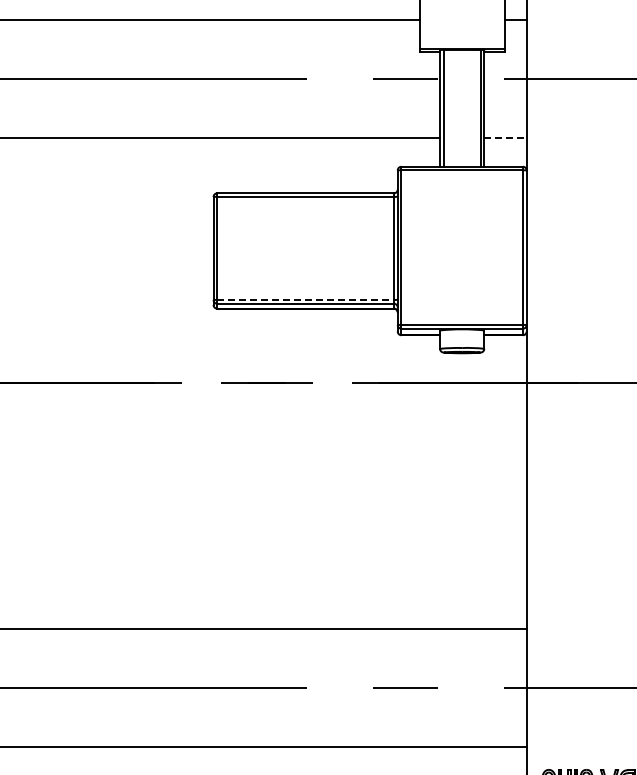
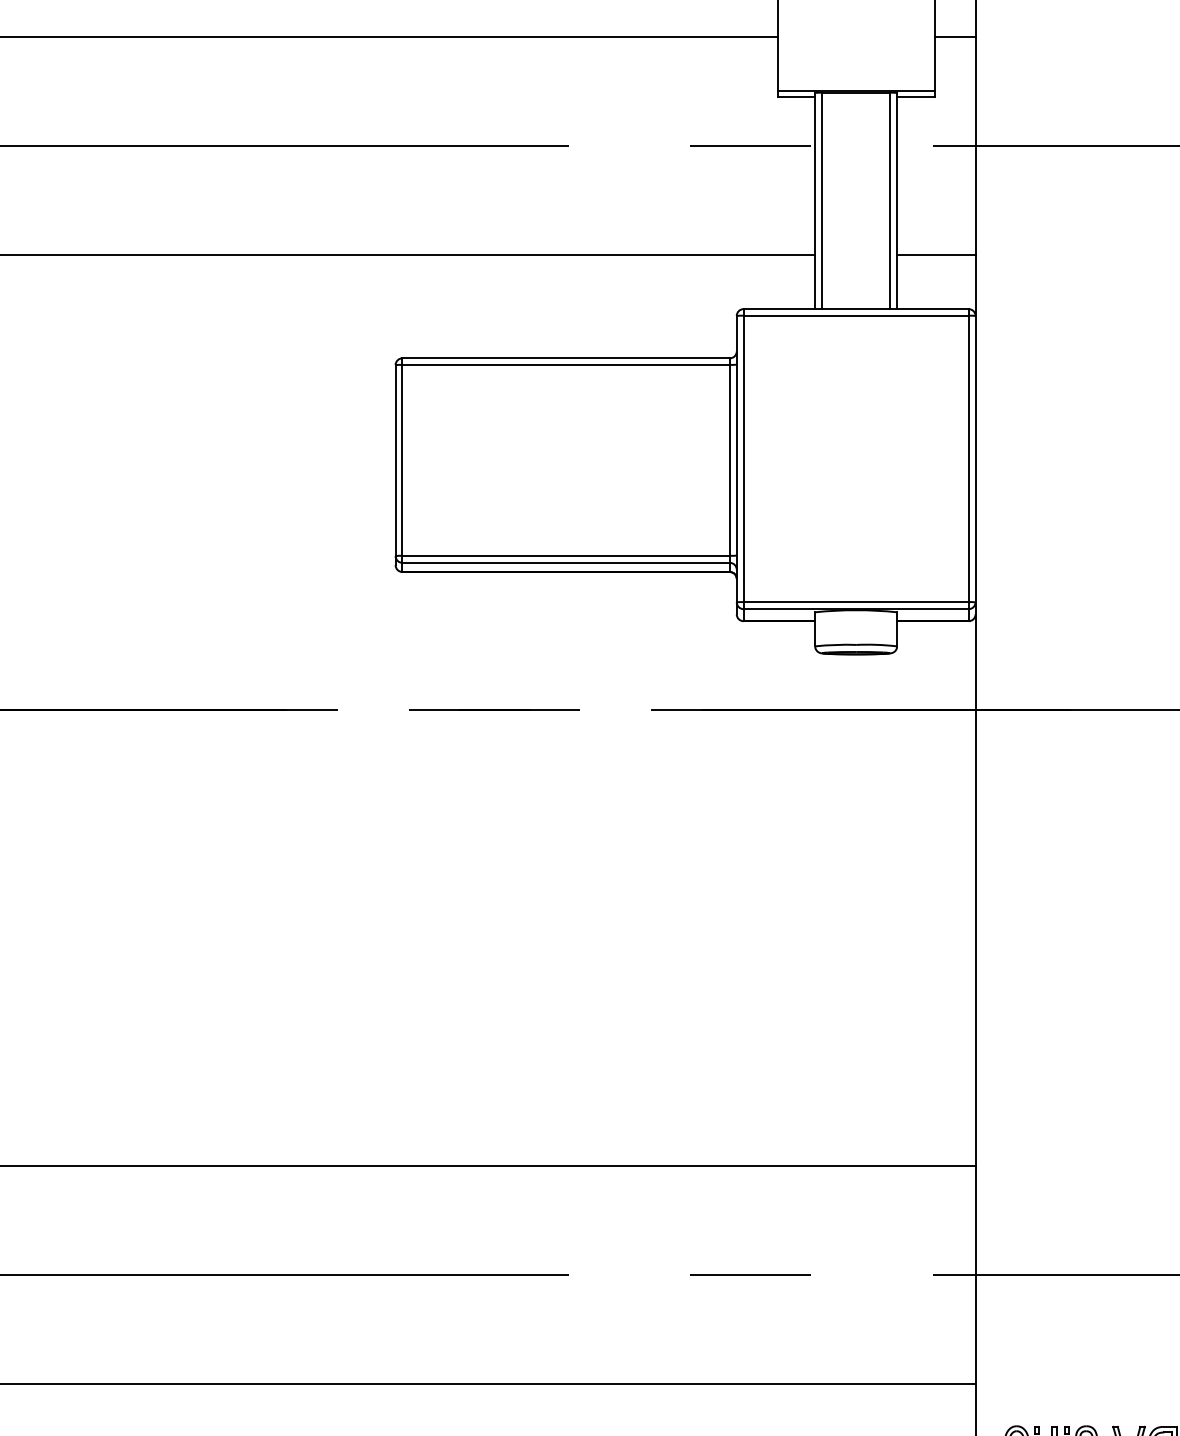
line: (505, 137) -> (936, 254), dashed -> solid
line: (306, 299) -> (567, 554), dashed -> solid

